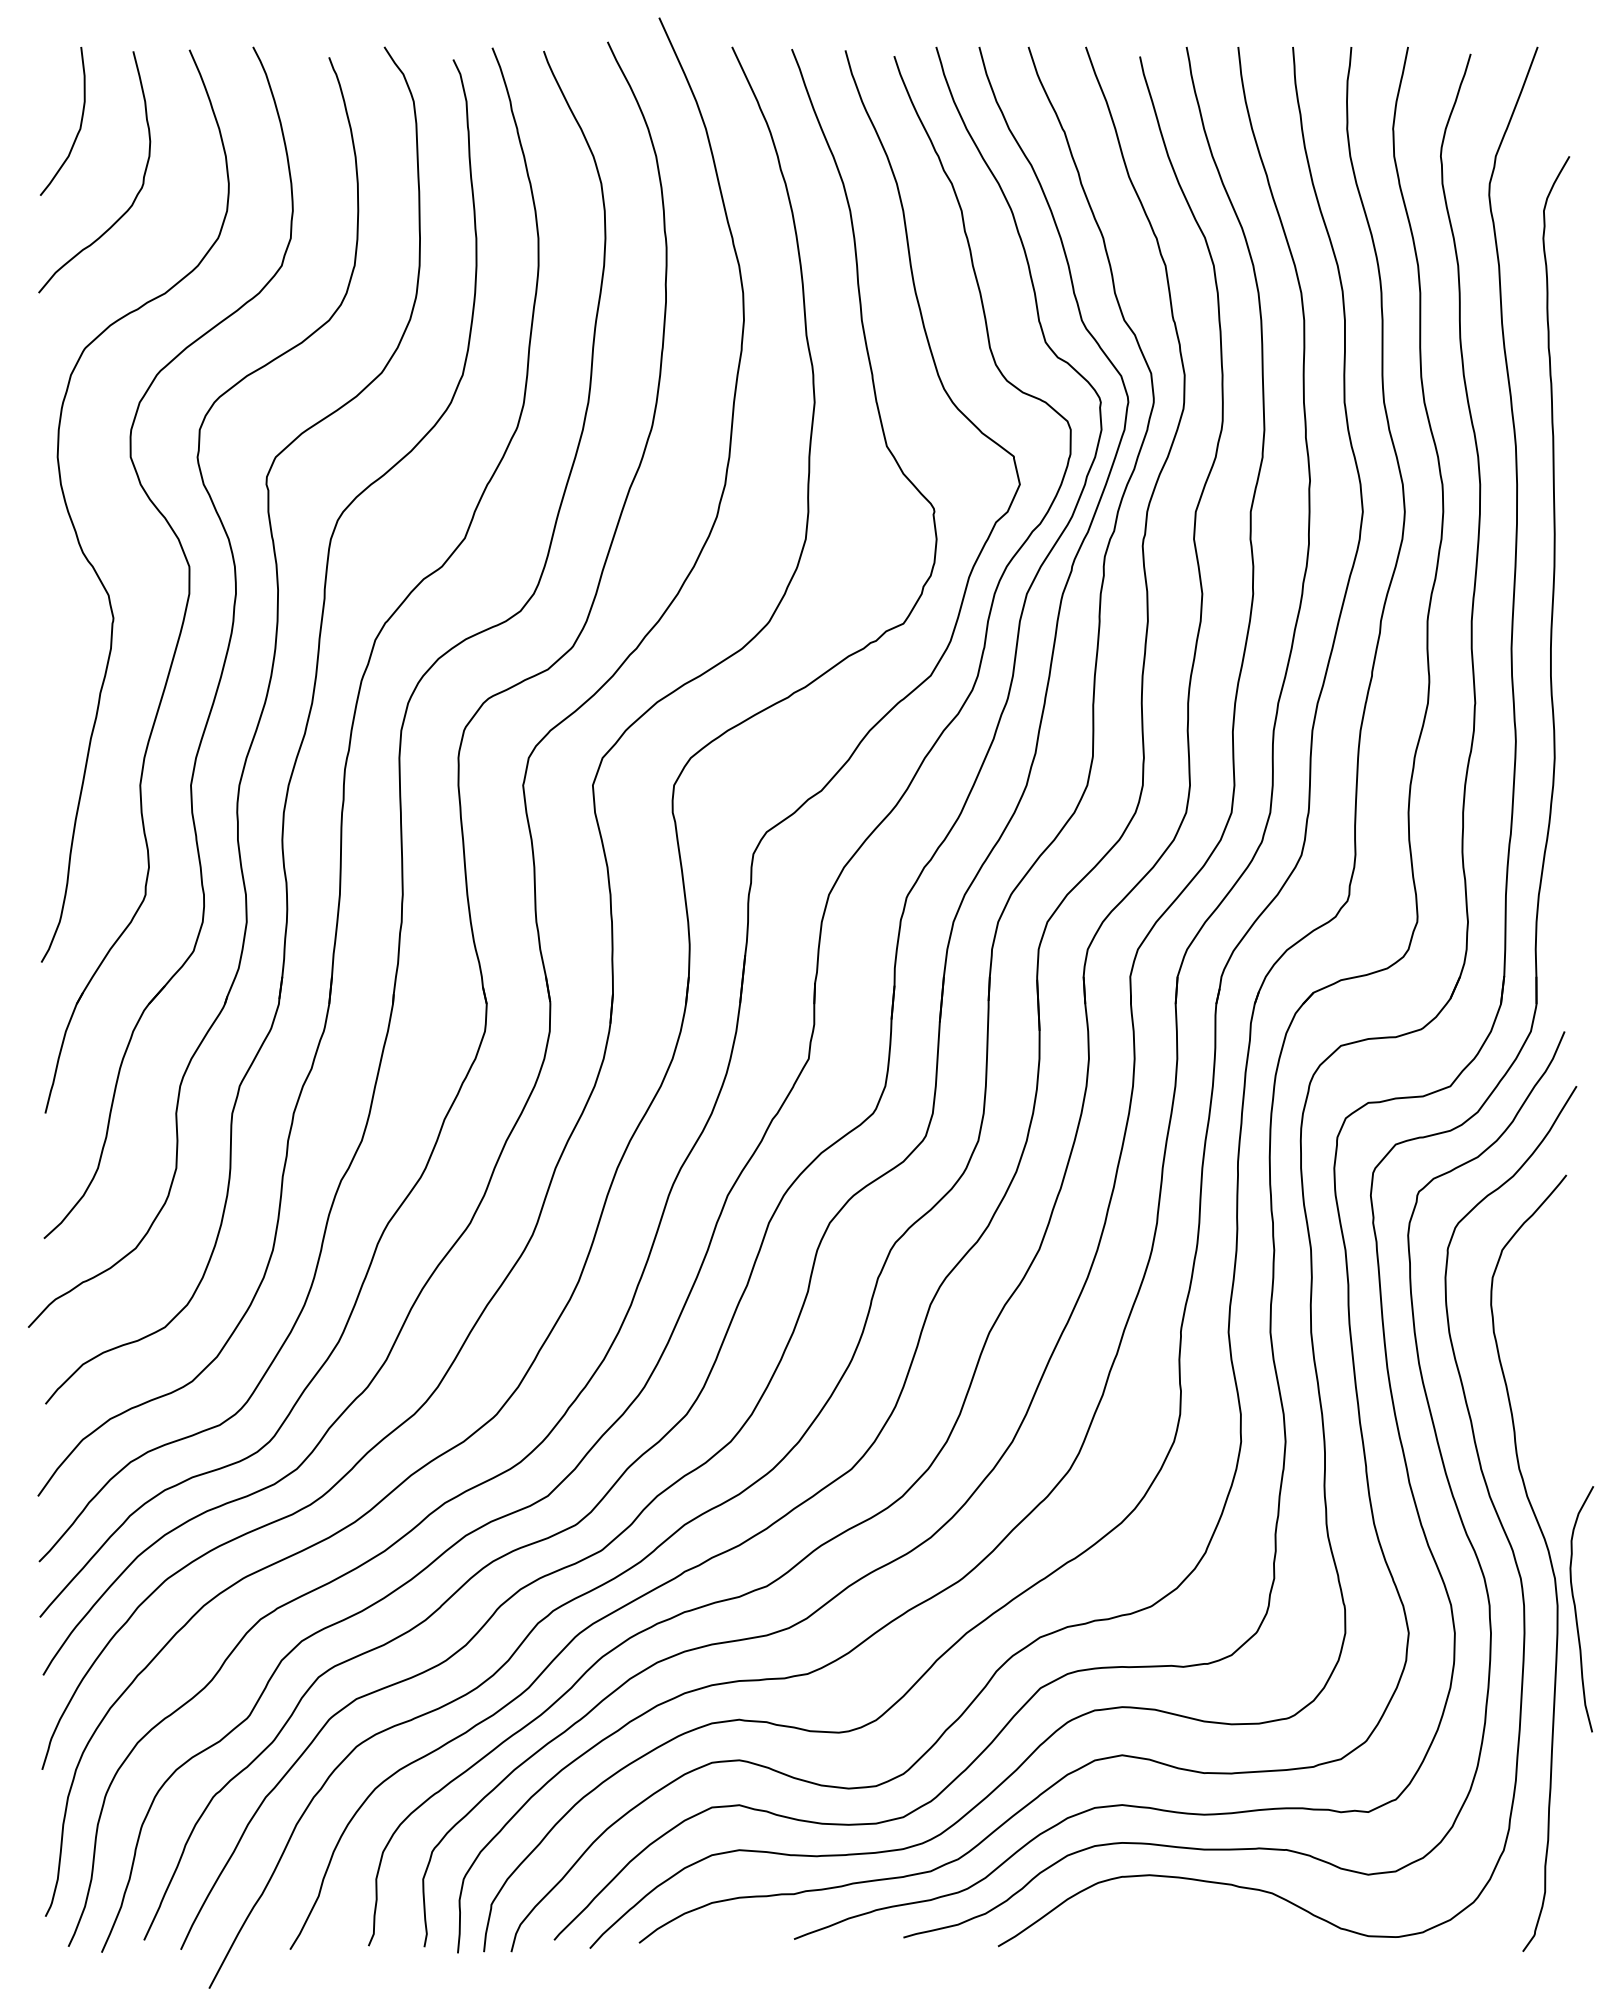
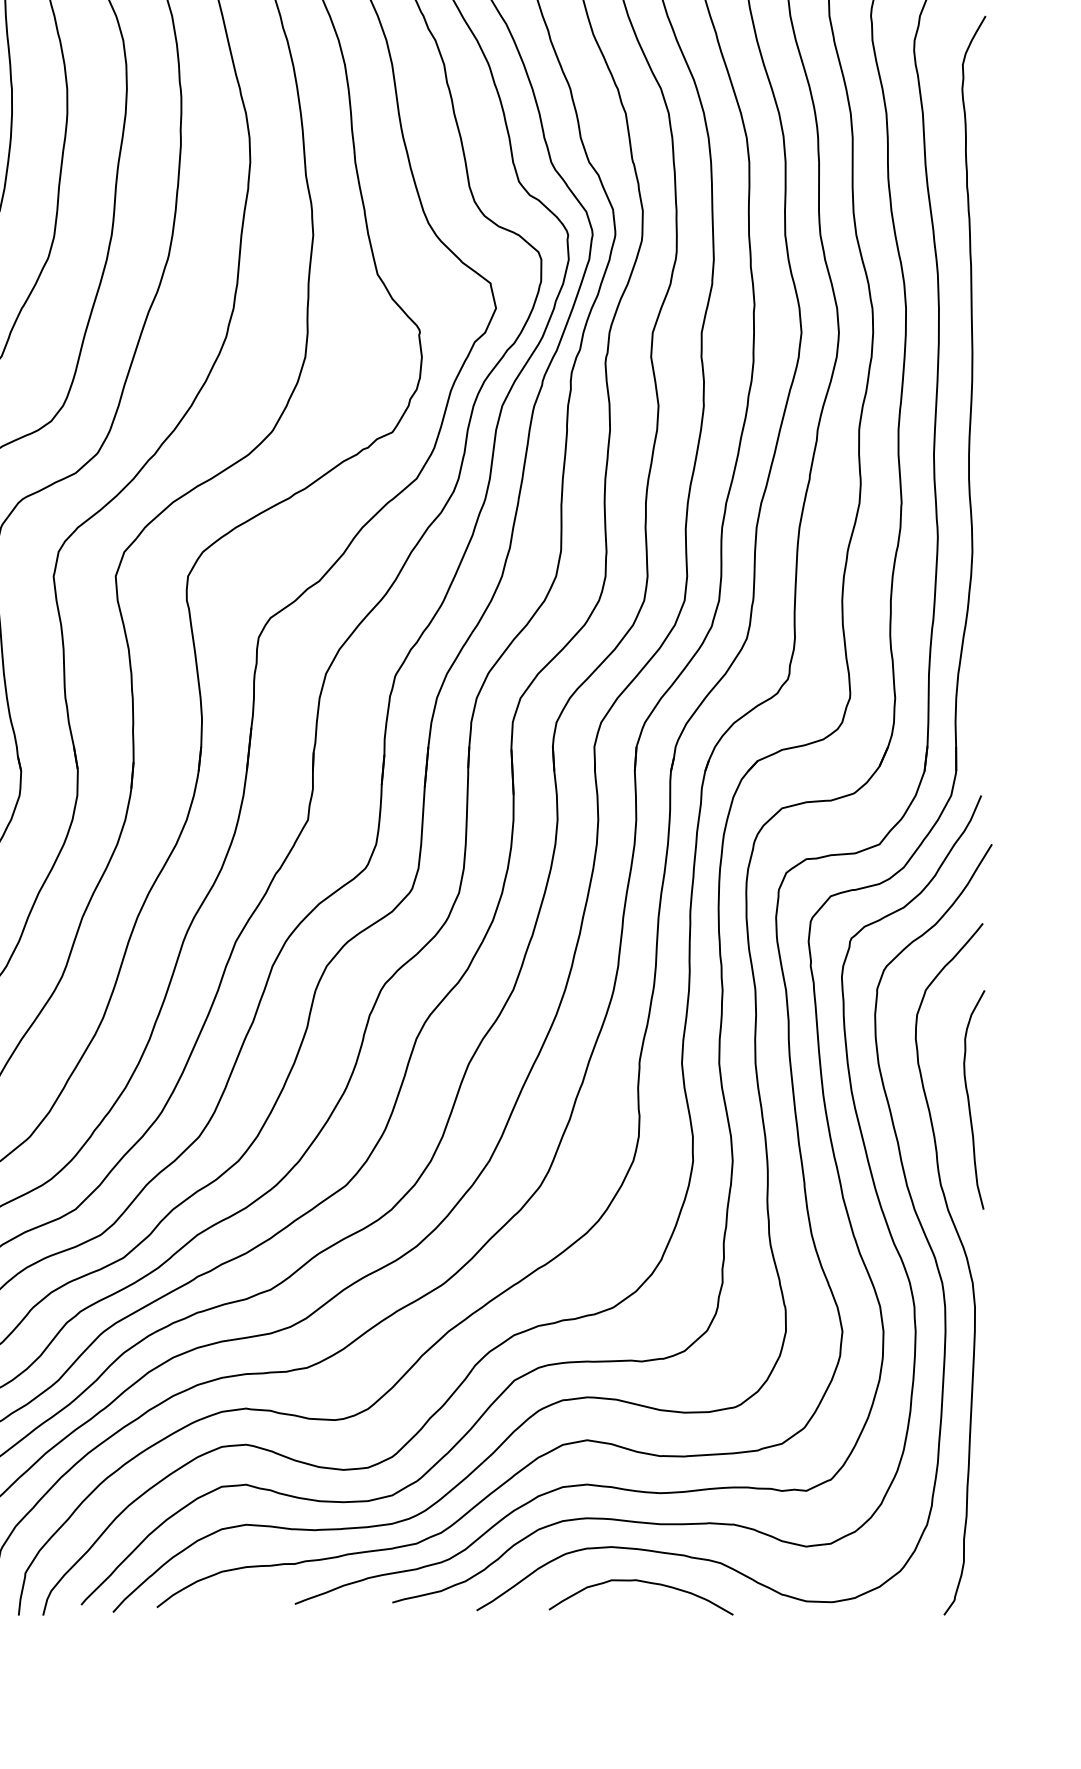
curve: (1576, 1609) -> (969, 1100), moved
curve: (1186, 1915) -> (644, 1582), added

